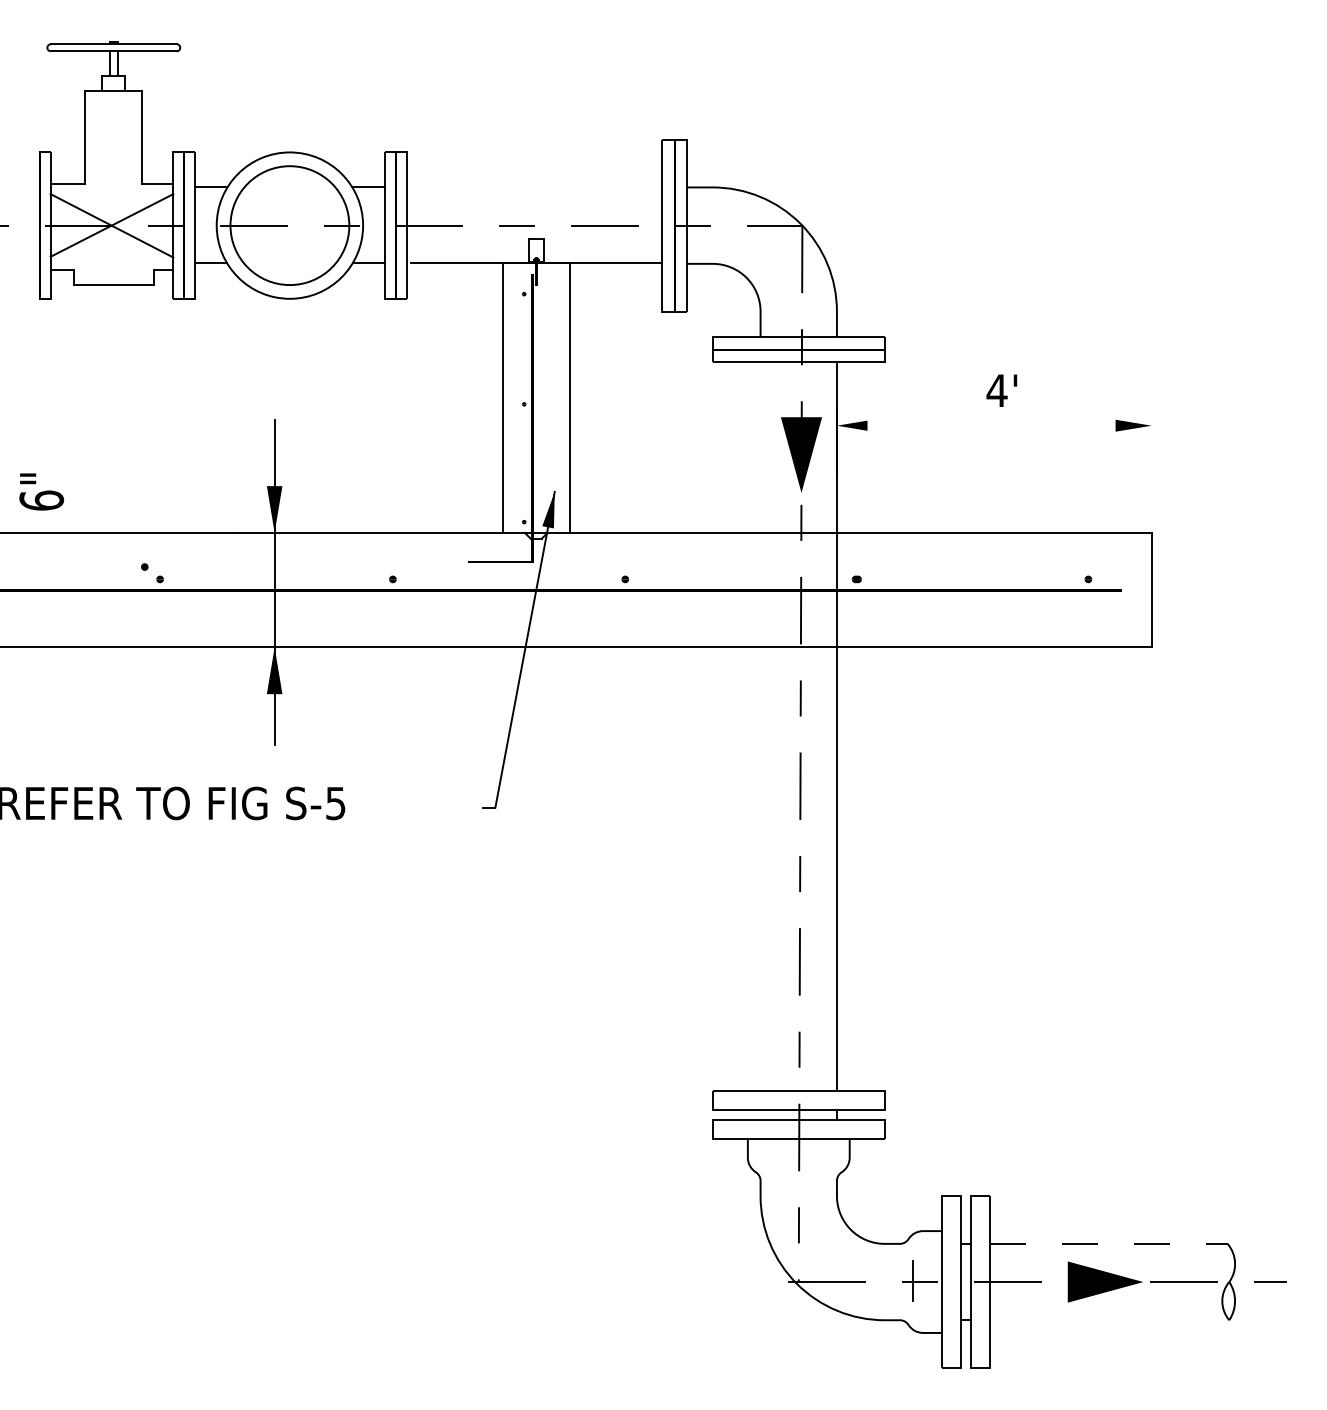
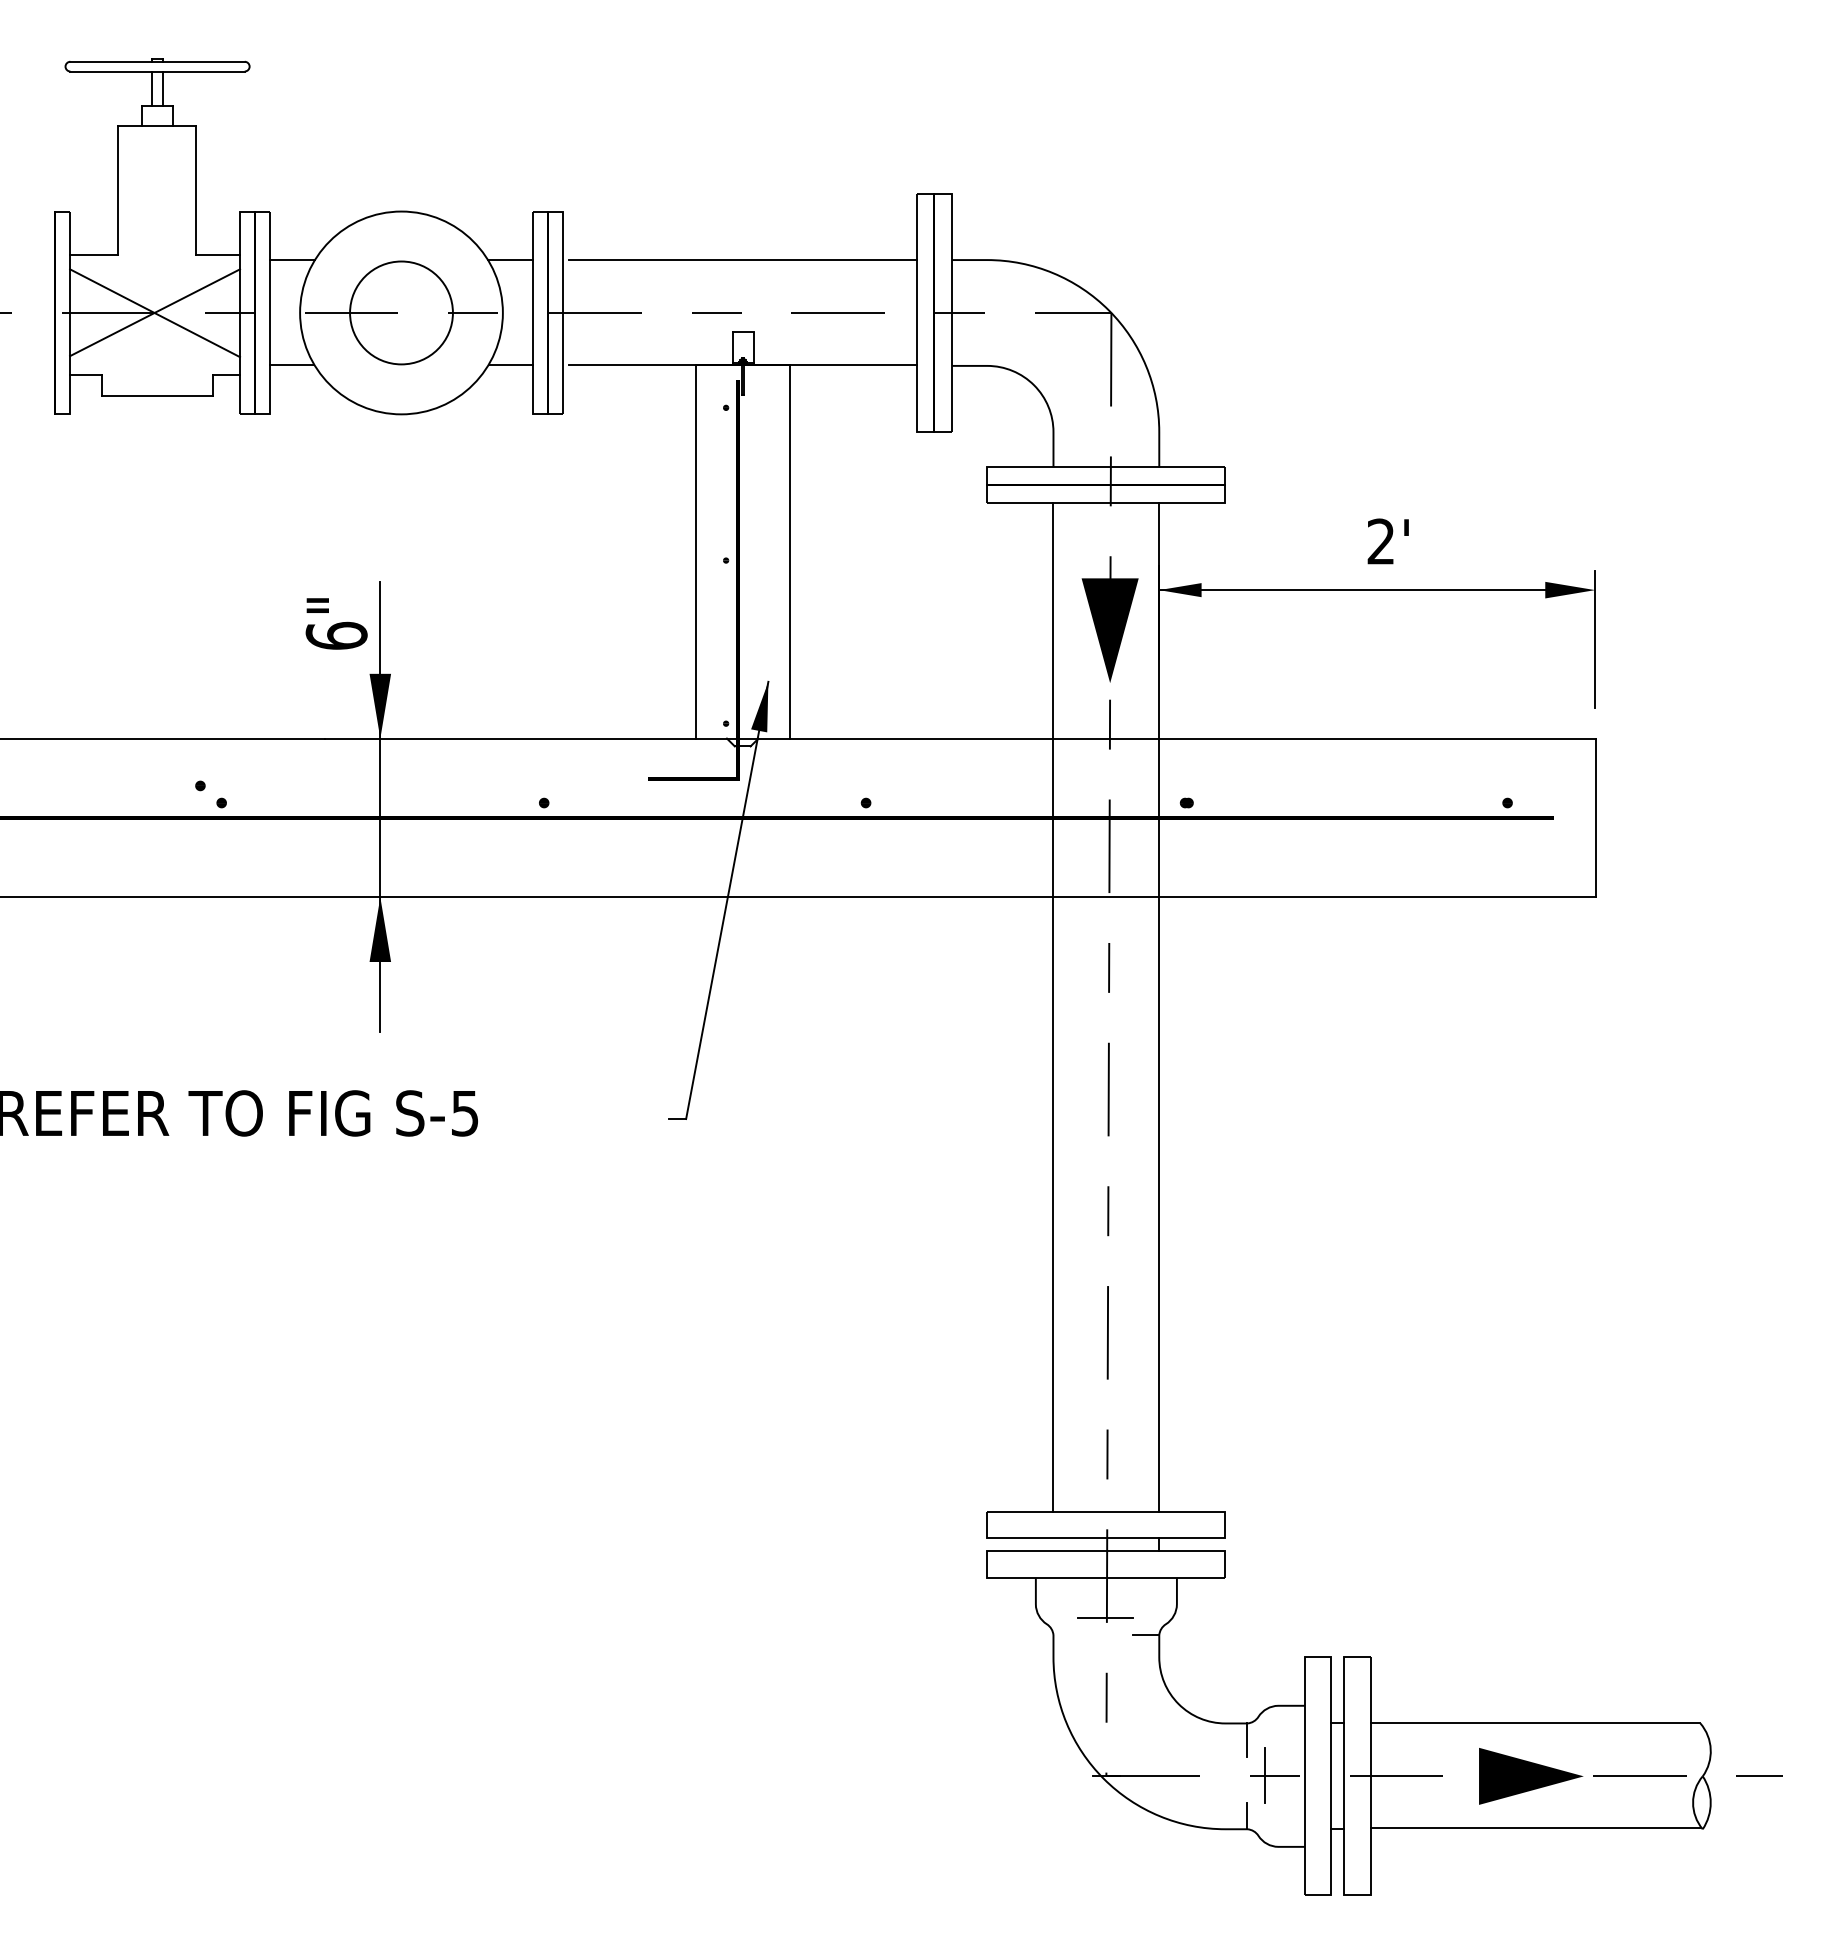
line: (536, 187) -> (742, 260), added
circle: (289, 225) -> (401, 312), size x0.62
text: (996, 390) -> (1380, 541), 4' -> 2'
line: (976, 425) -> (1352, 590), added
line: (1151, 461) -> (1595, 639), added
text: (41, 491) -> (336, 623), moved
line: (760, 726) -> (1053, 1006), added
line: (797, 1167) -> (1104, 1617), added
line: (827, 1180) -> (1145, 1635), added
line: (1108, 1243) -> (1535, 1723), dashed -> solid
line: (900, 1255) -> (1247, 1739), added
line: (900, 1310) -> (1247, 1815), added
line: (1108, 1319) -> (1535, 1828), added

